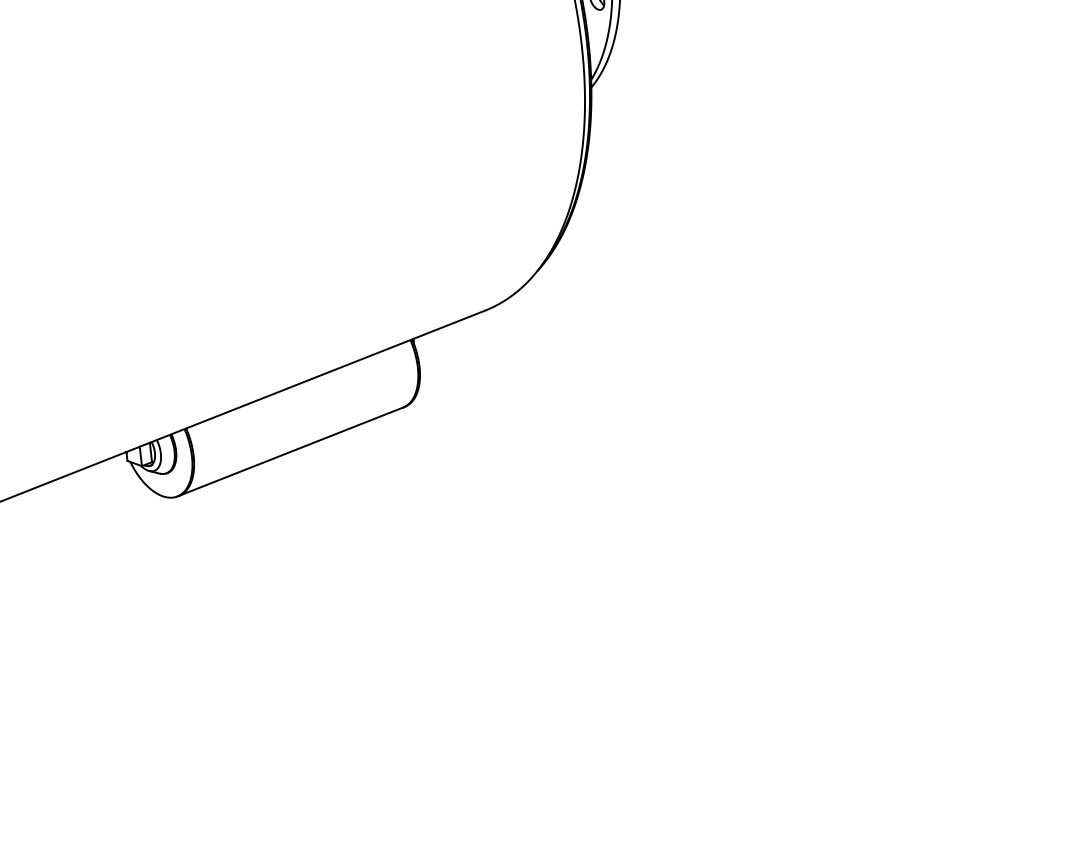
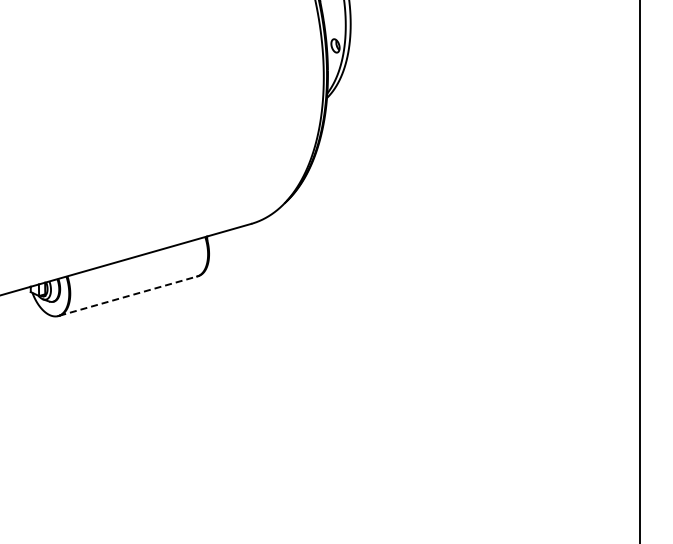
line: (291, 452) -> (128, 296), solid -> dashed

